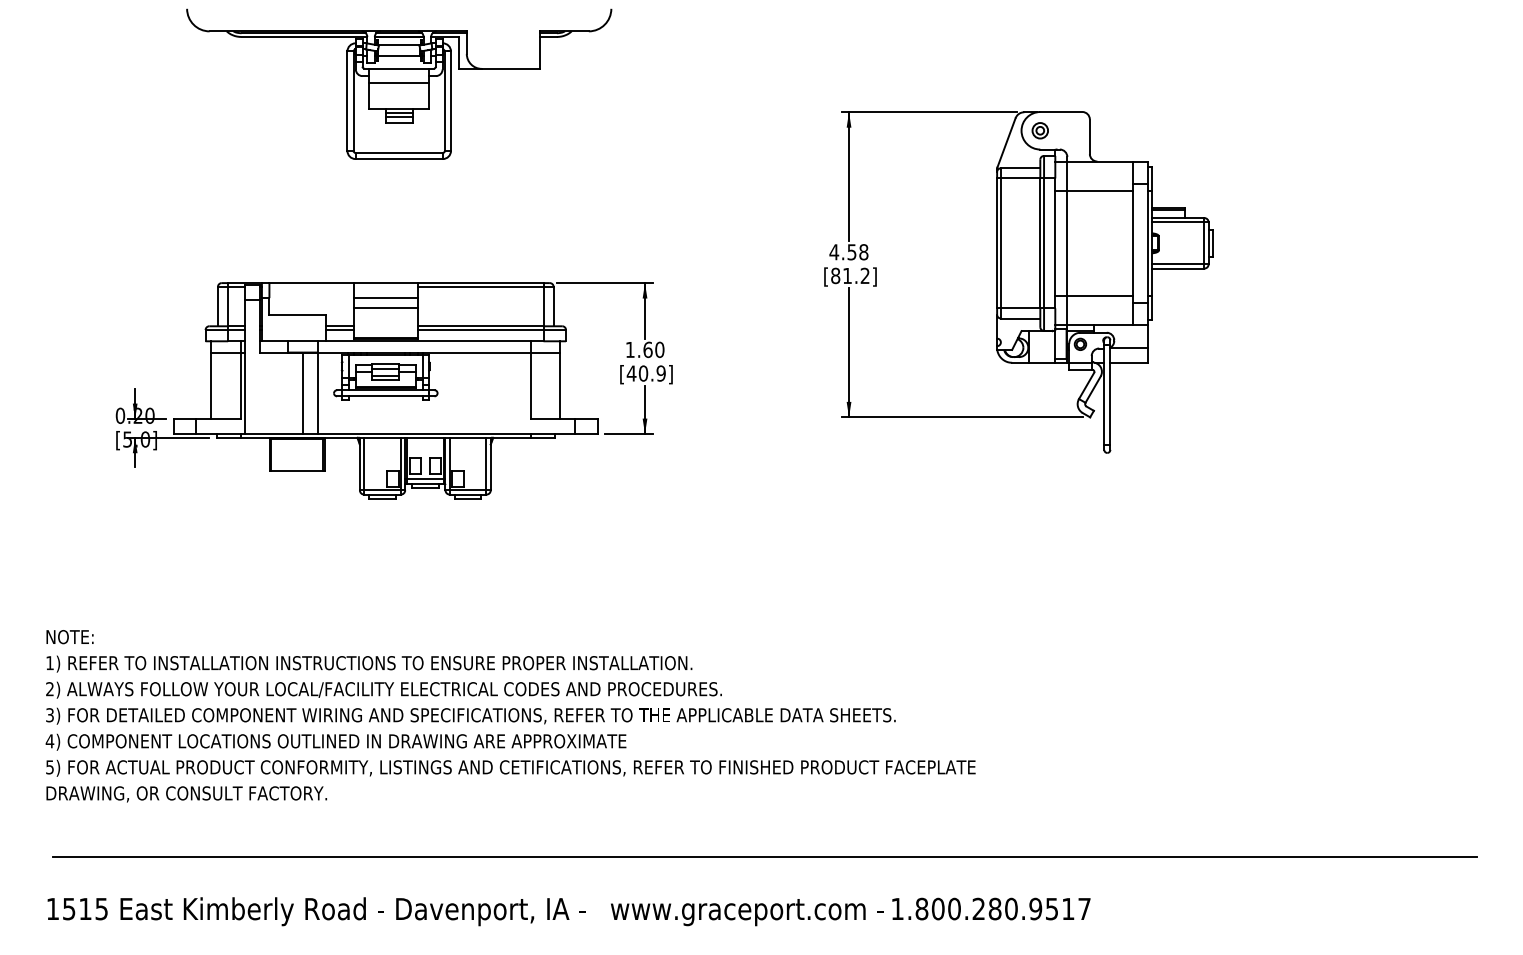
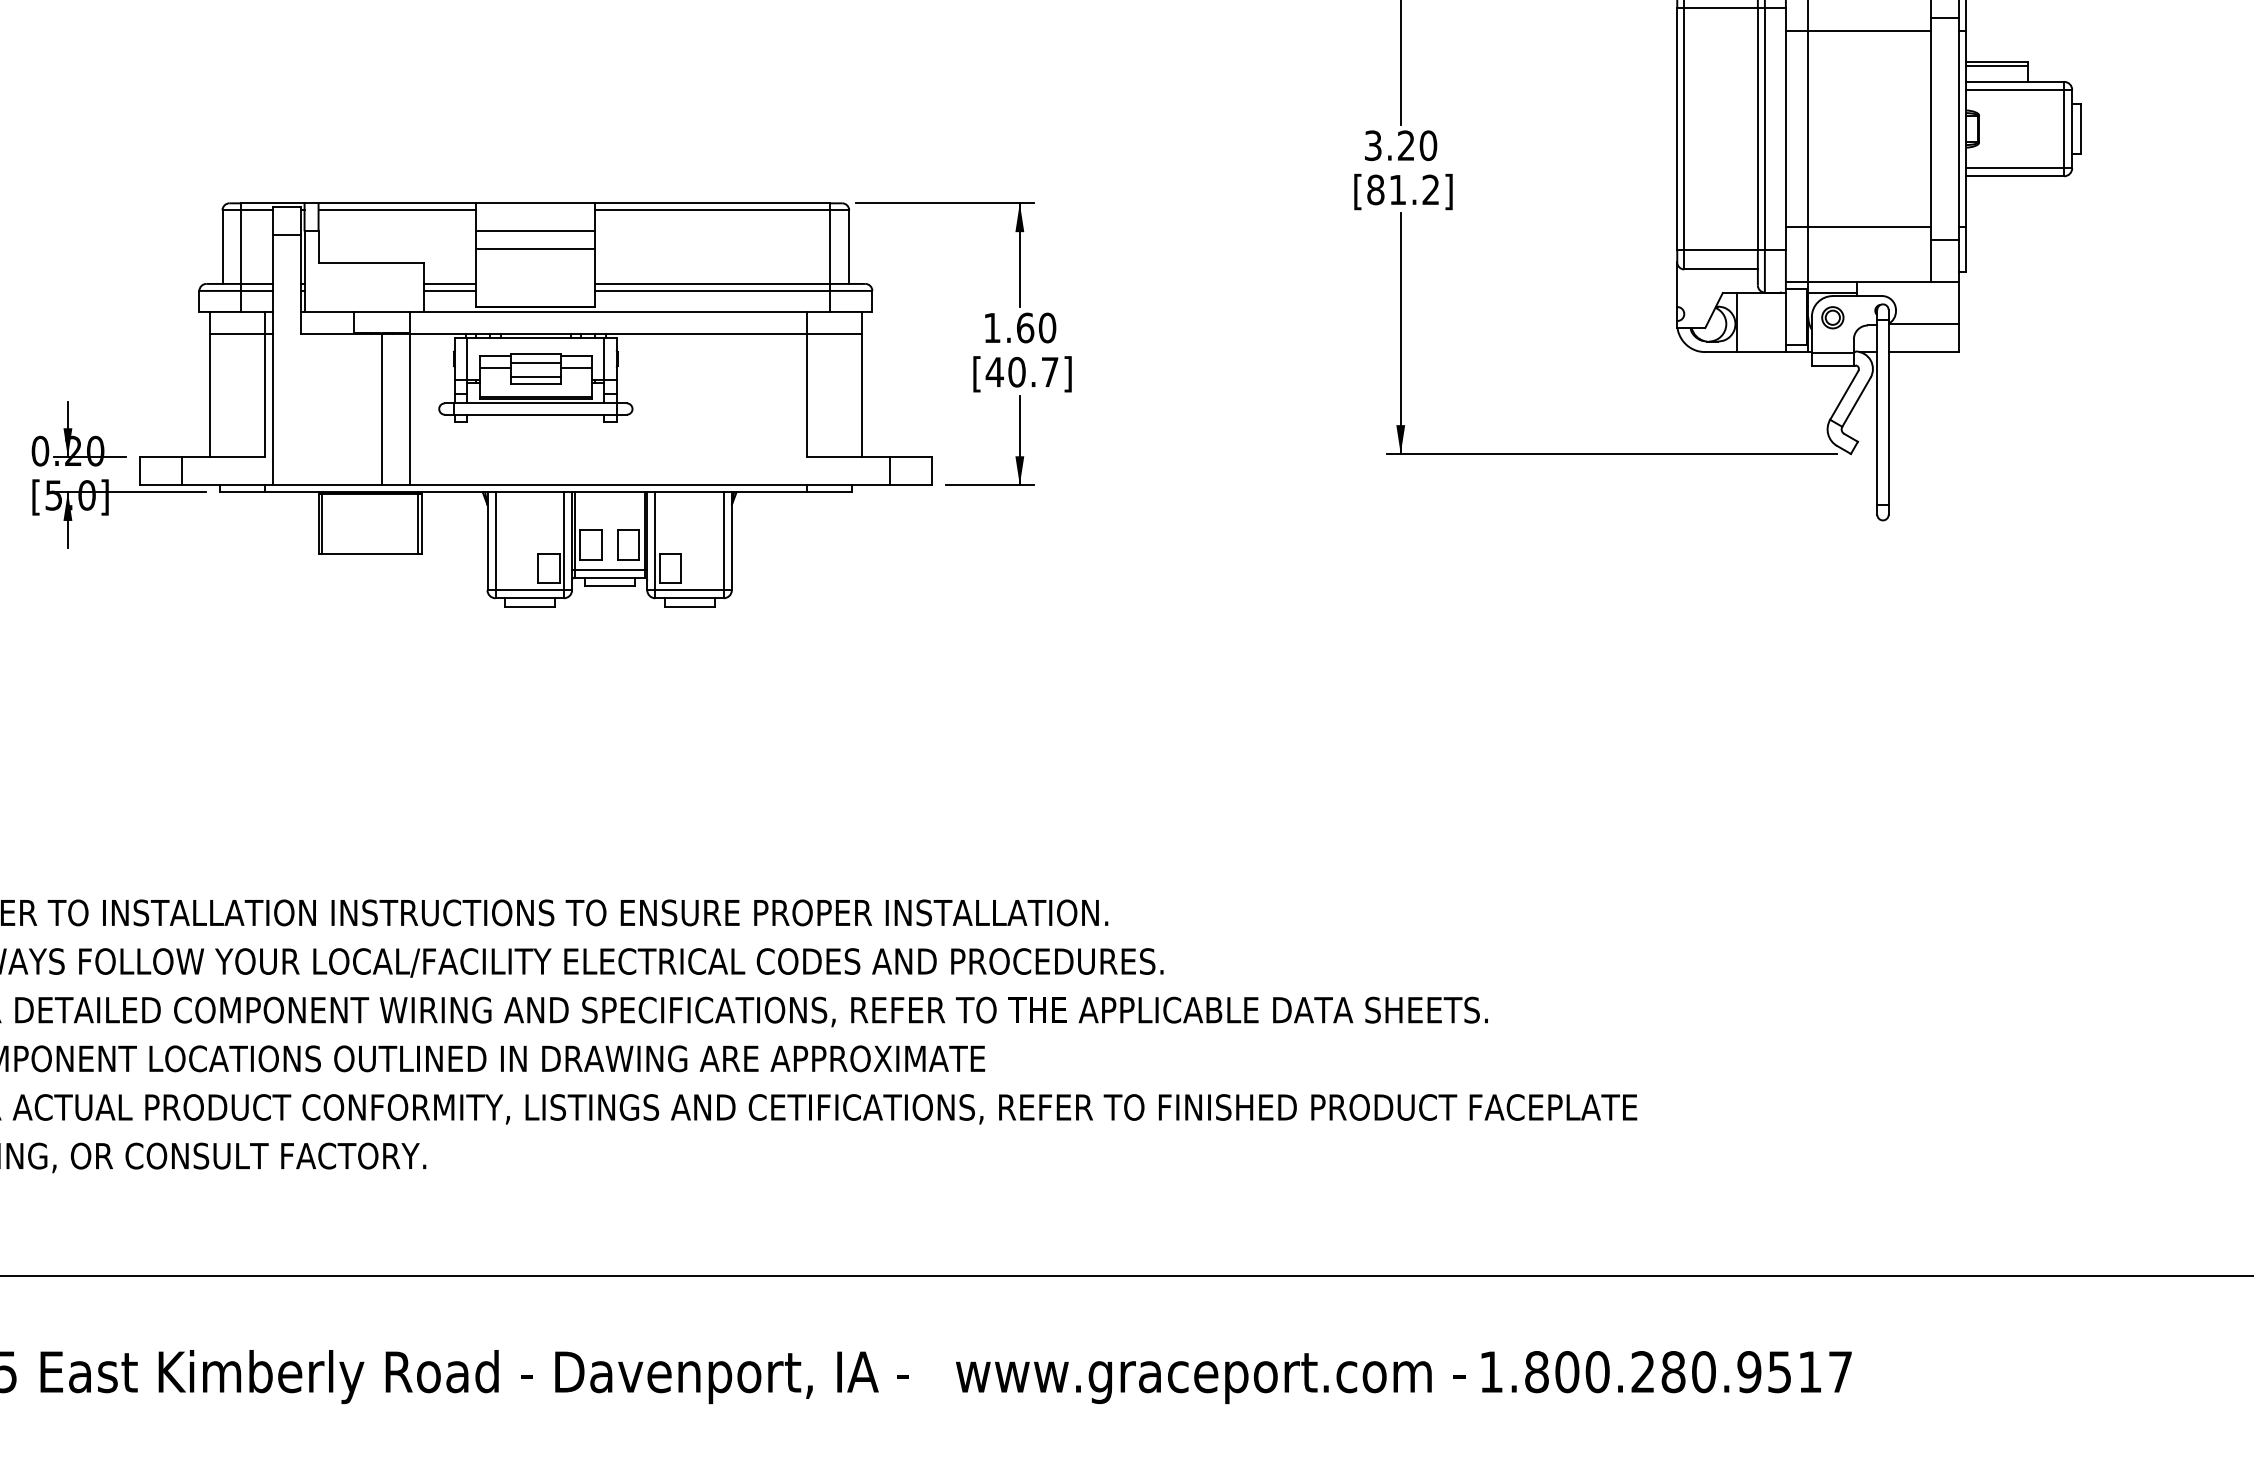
text: (848, 252) -> (1399, 146), 4.58 -> 3.20
line: (311, 286) -> (397, 209), added
text: (660, 373) -> (1048, 372), [40.9] -> [40.7]

